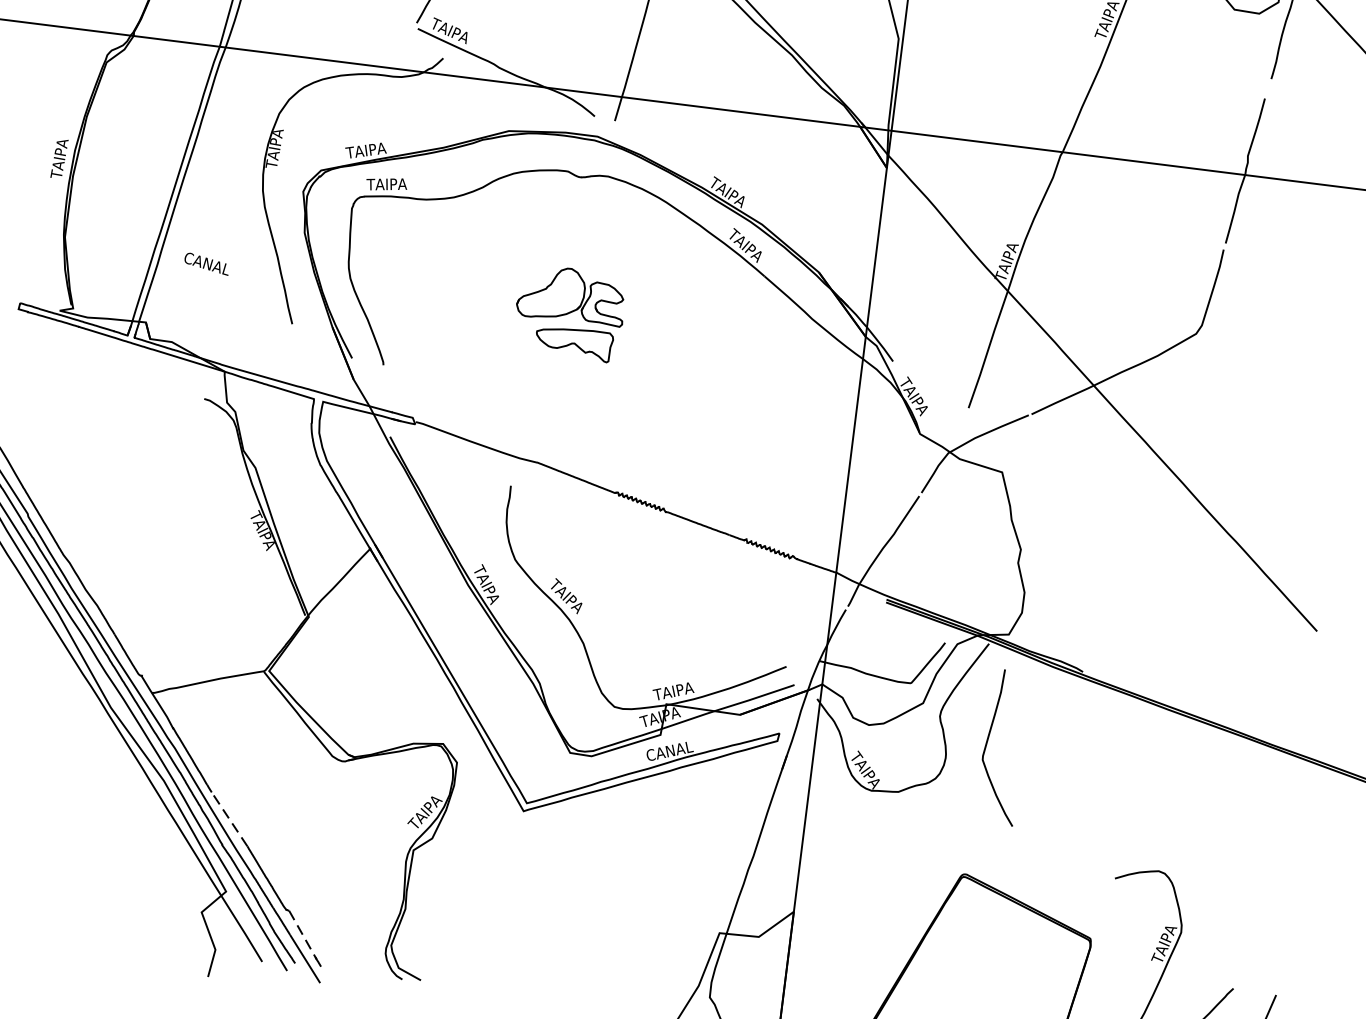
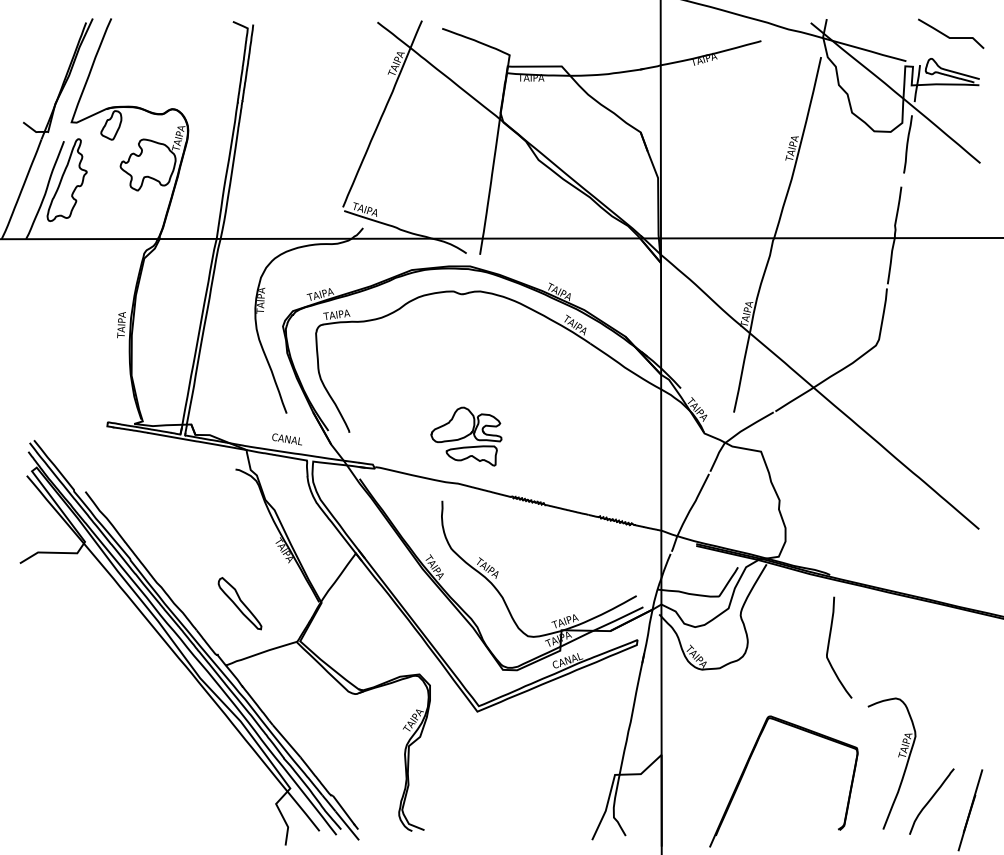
text: (205, 263) -> (286, 439), moved
part: (569, 313) -> (466, 436), moved
part: (184, 602) -> (239, 603), added
curve: (988, 743) -> (829, 646), moved
line: (229, 818) -> (286, 740), dashed -> solid
line: (303, 935) -> (344, 810), dashed -> solid

